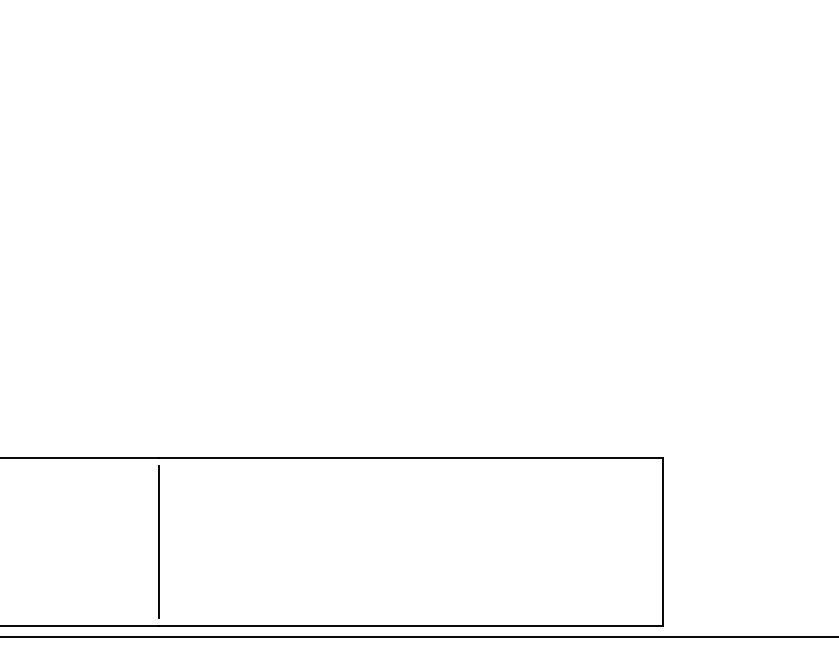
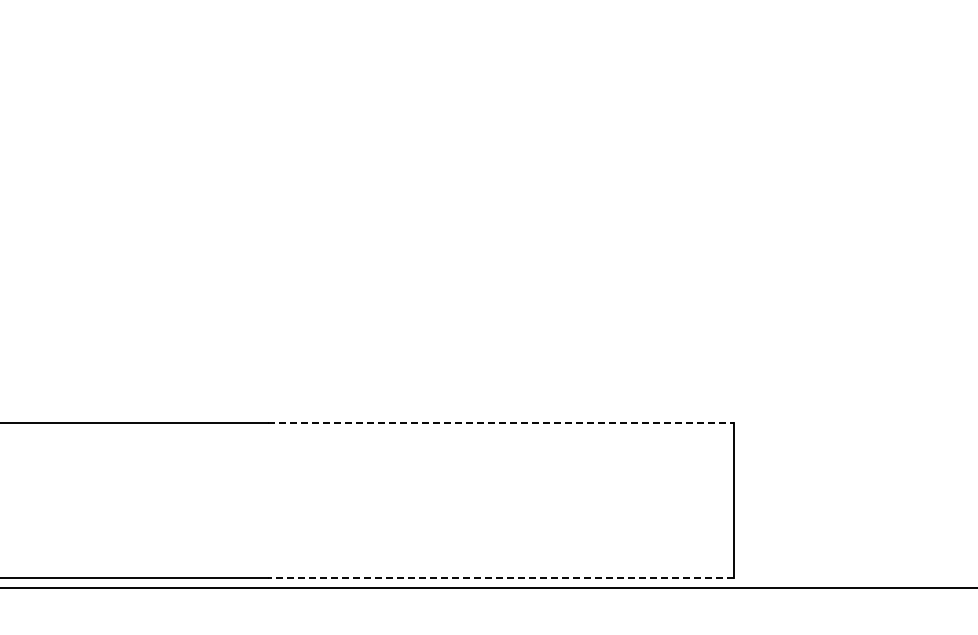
line: (411, 457) -> (501, 422), solid -> dashed
line: (158, 542) -> (267, 500), removed
line: (410, 626) -> (500, 578), solid -> dashed

